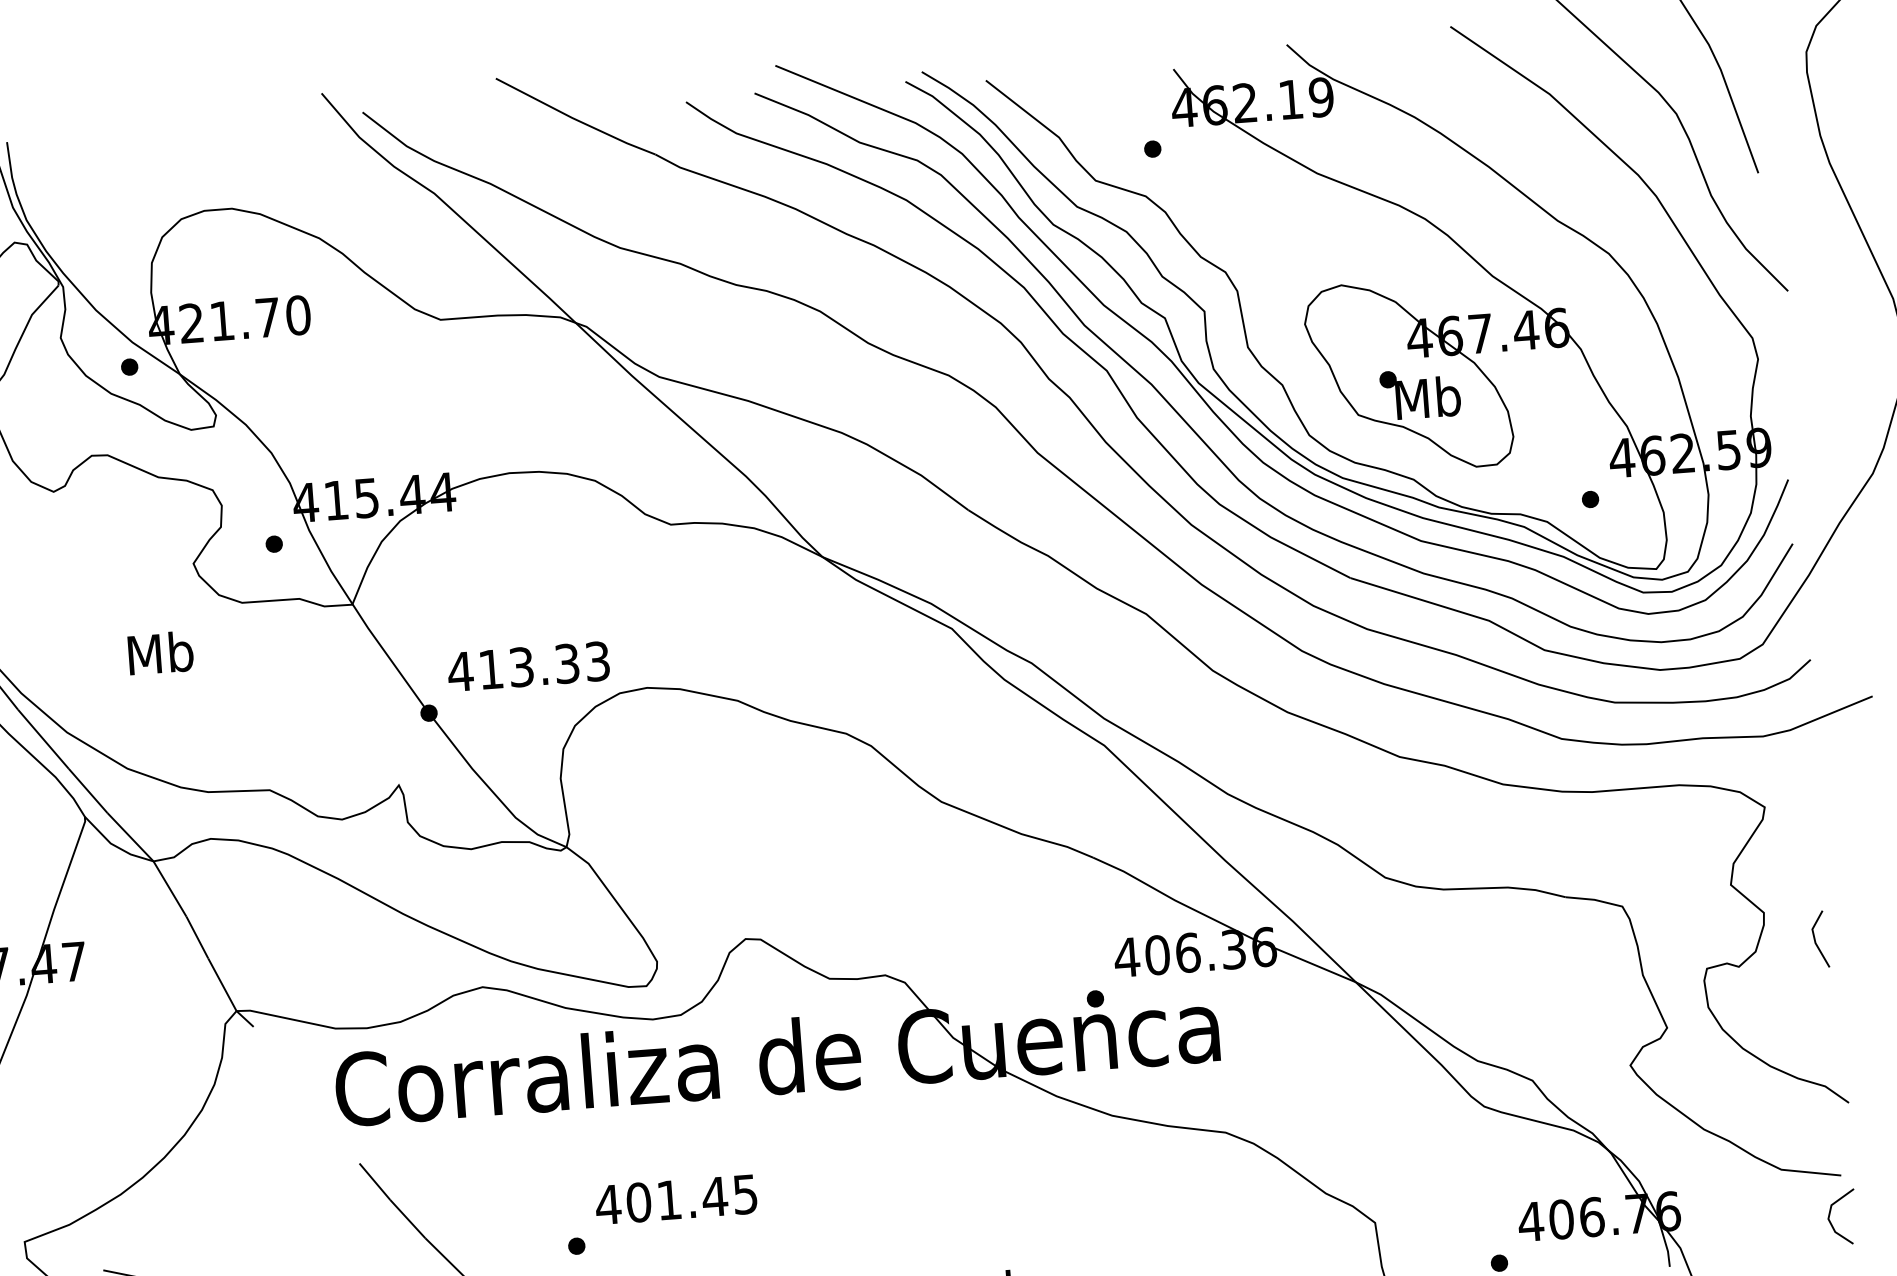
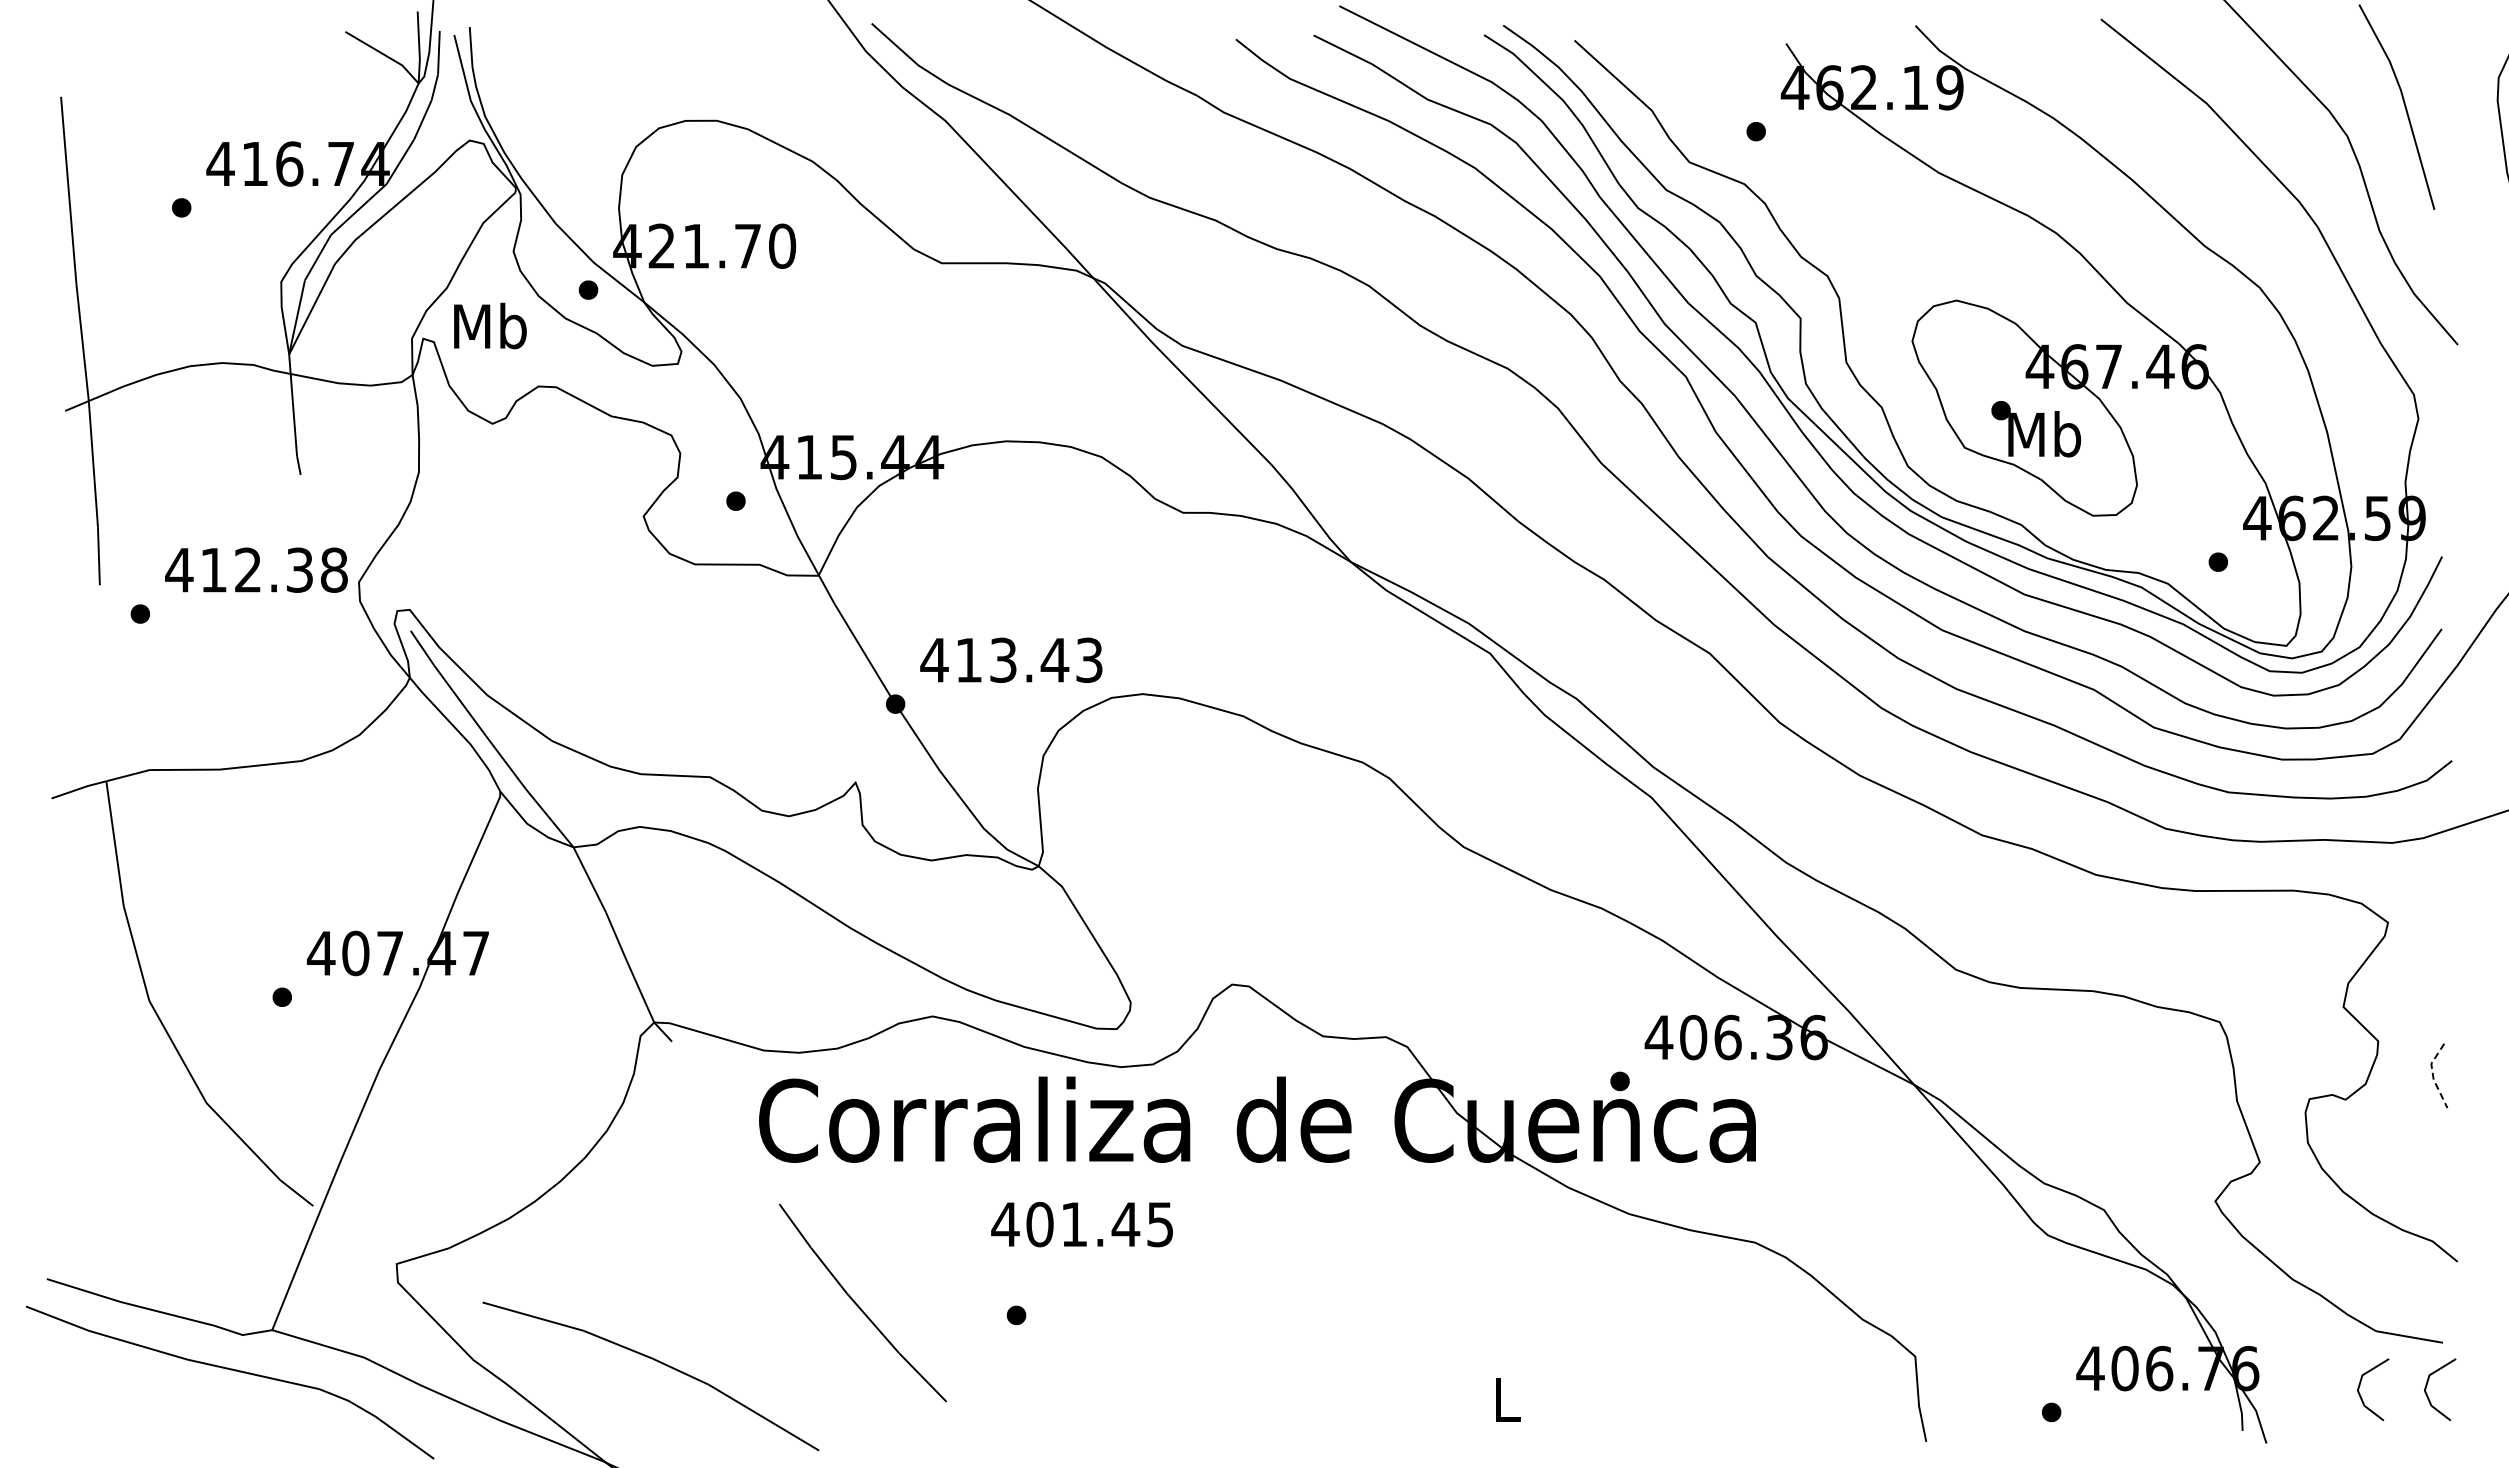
text: (160, 652) -> (490, 325), moved
text: (566, 663) -> (1054, 659), 413.33 -> 413.43
line: (1815, 939) -> (2433, 1075), solid -> dashed
text: (675, 1199) -> (1081, 1224), moved
line: (1771, 1218) -> (2360, 1385), added

